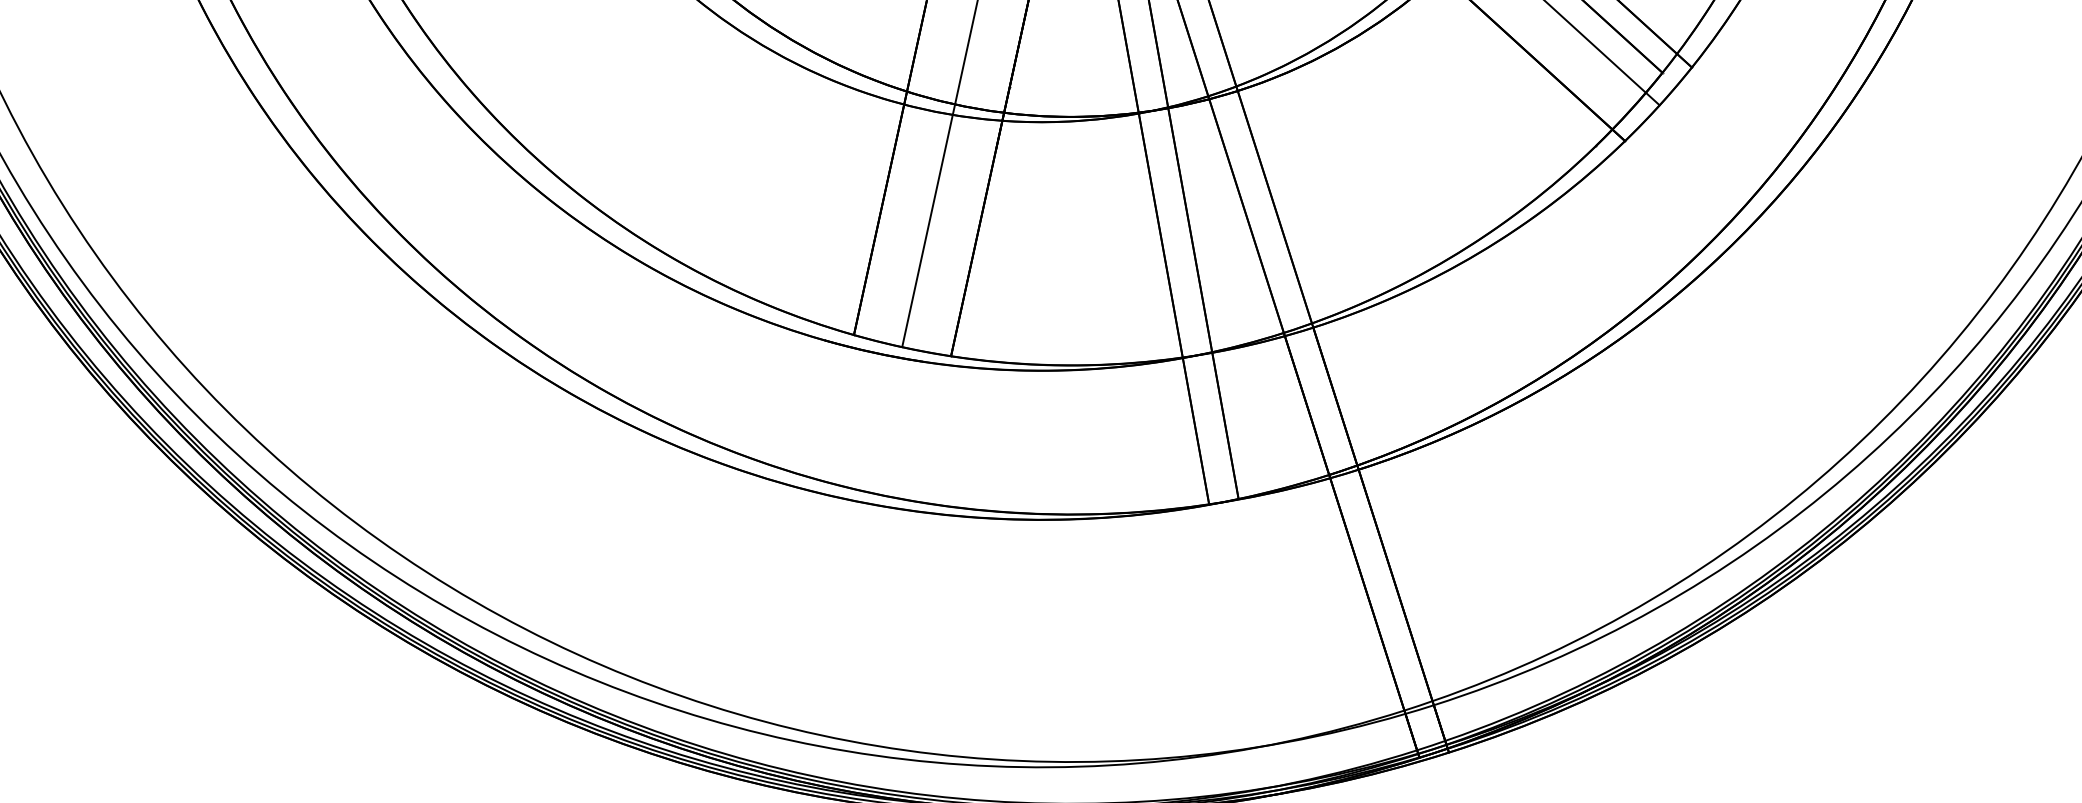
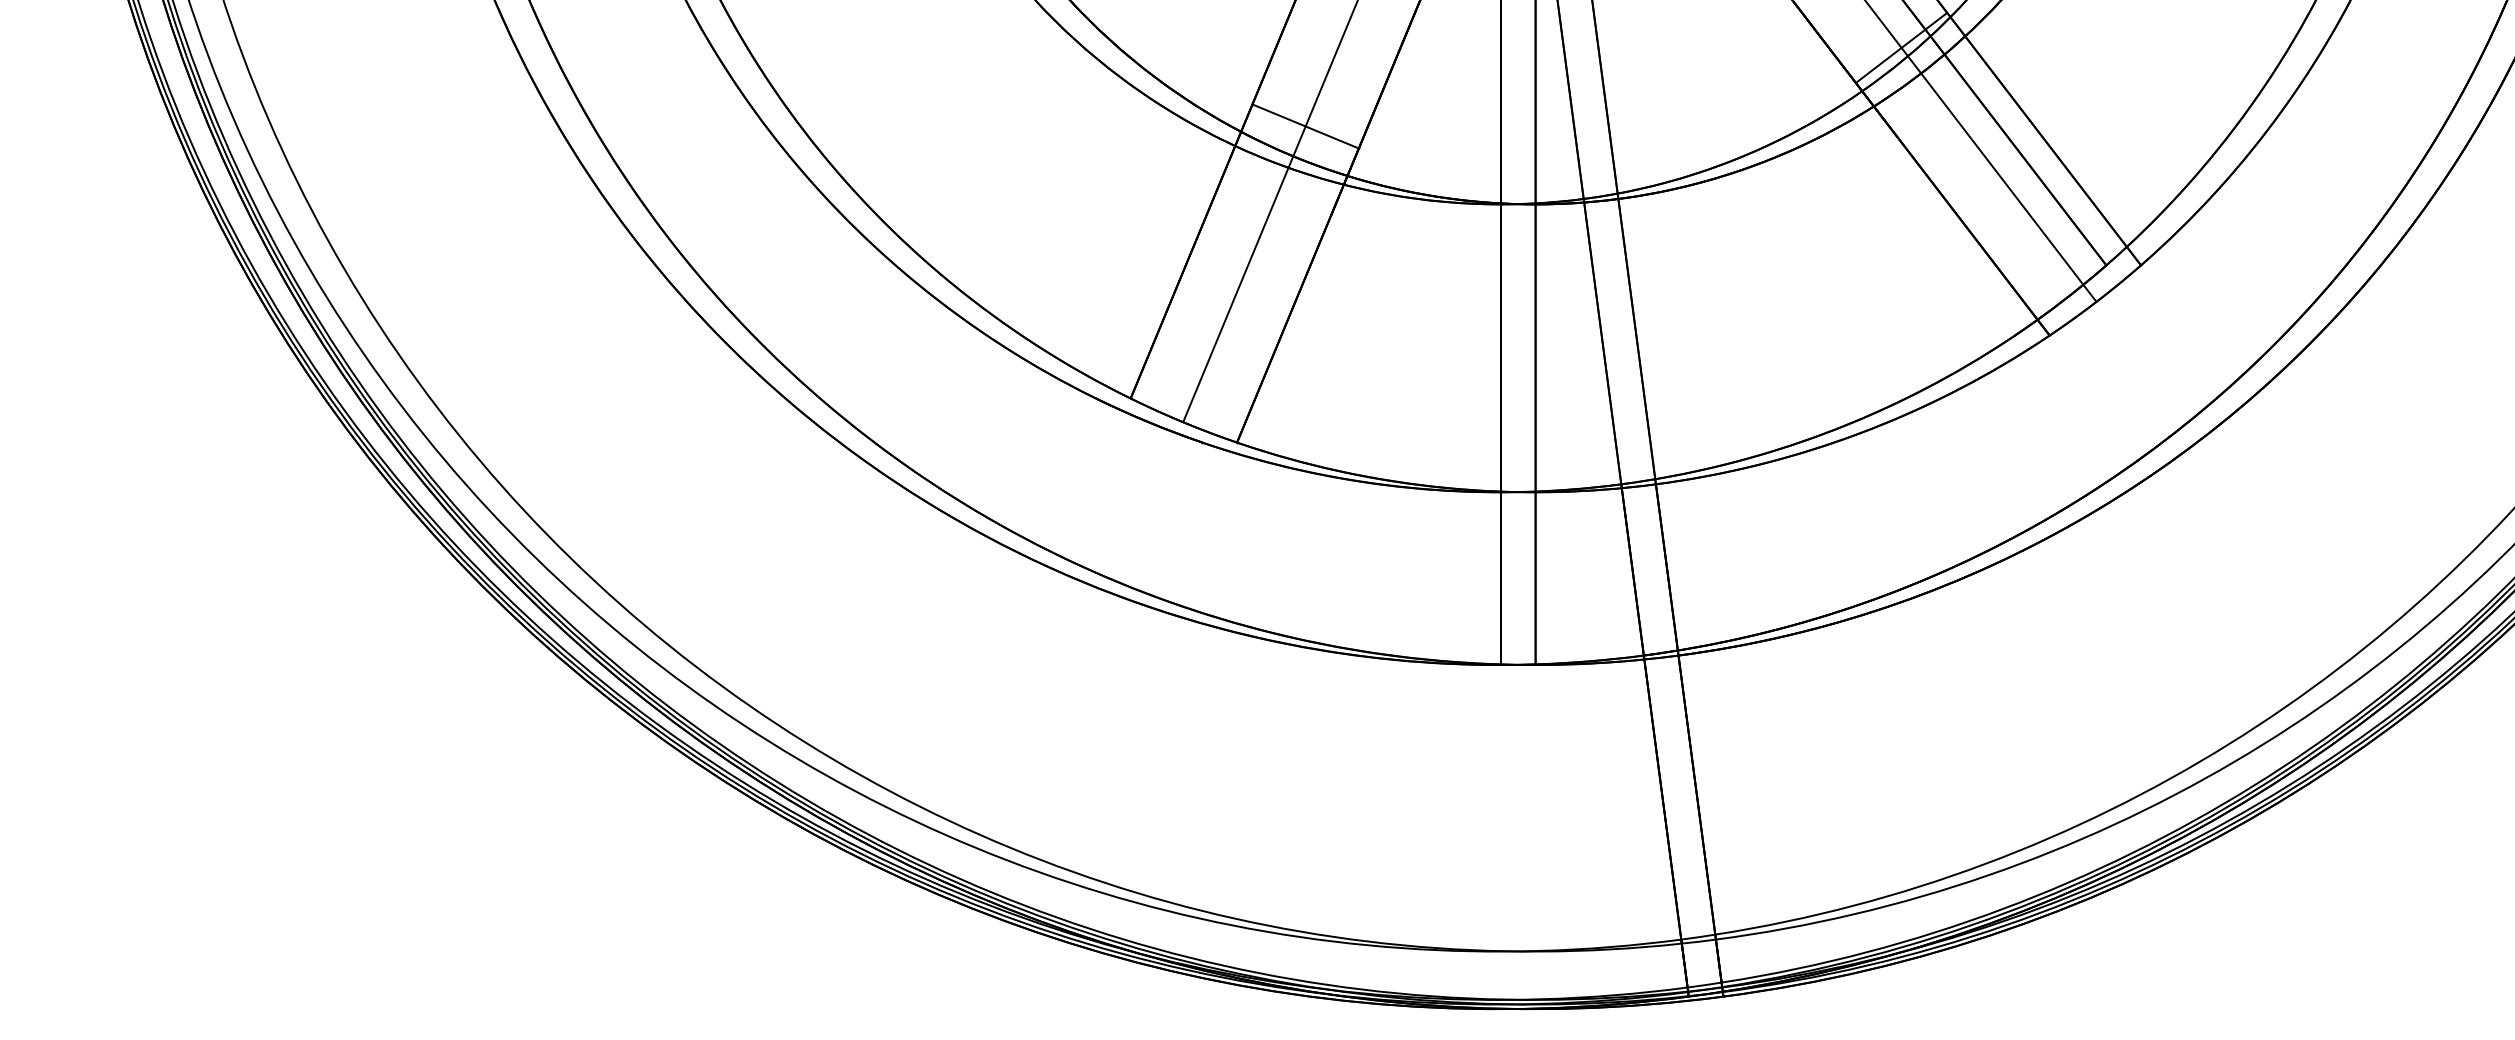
line: (960, 77) -> (1305, 126), added

